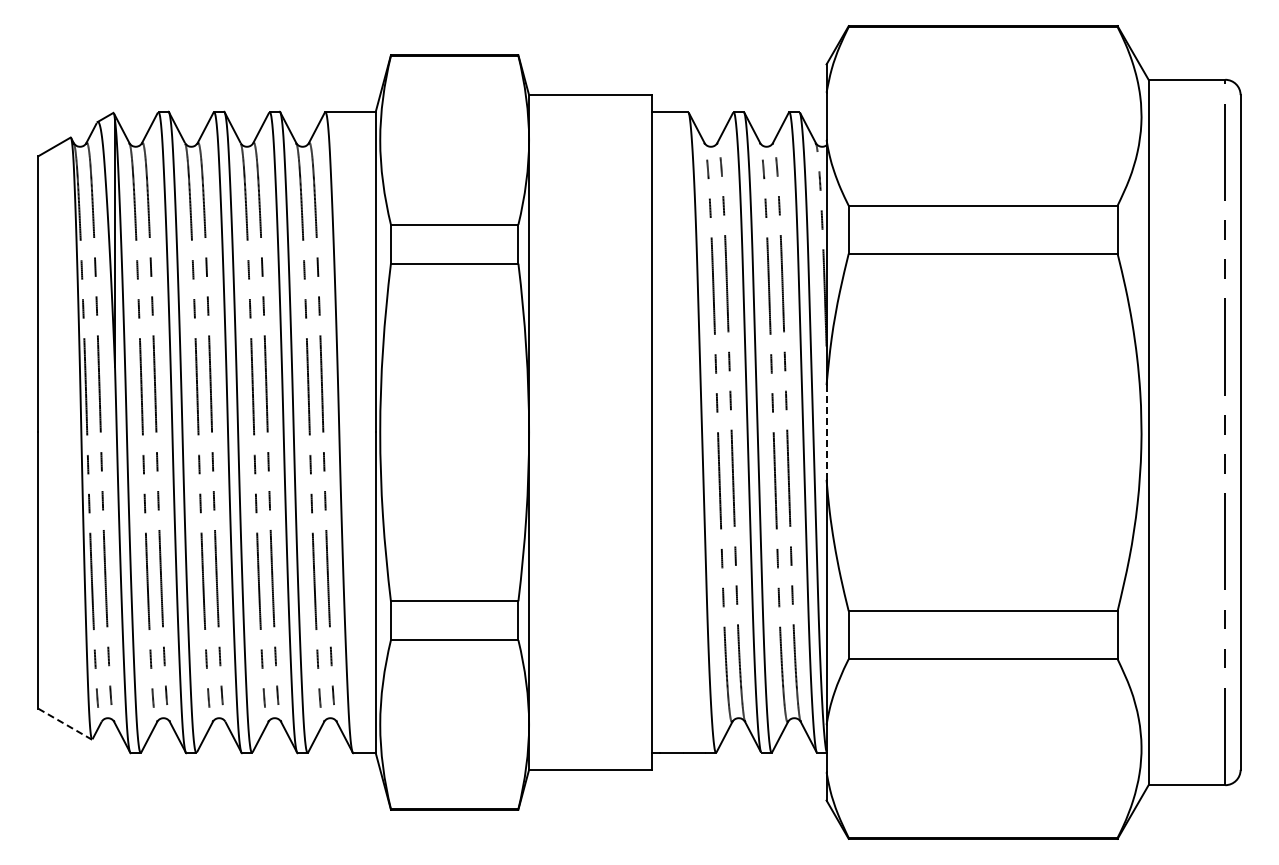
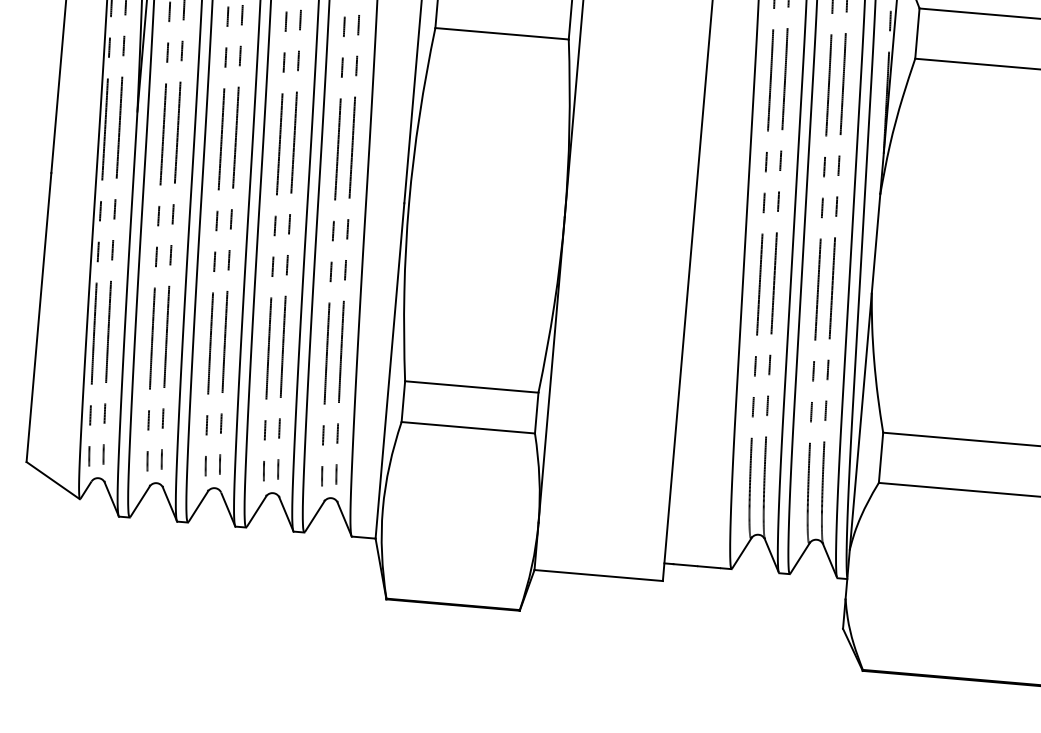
line: (826, 432) -> (875, 243), dashed -> solid
line: (65, 724) -> (53, 480), dashed -> solid

